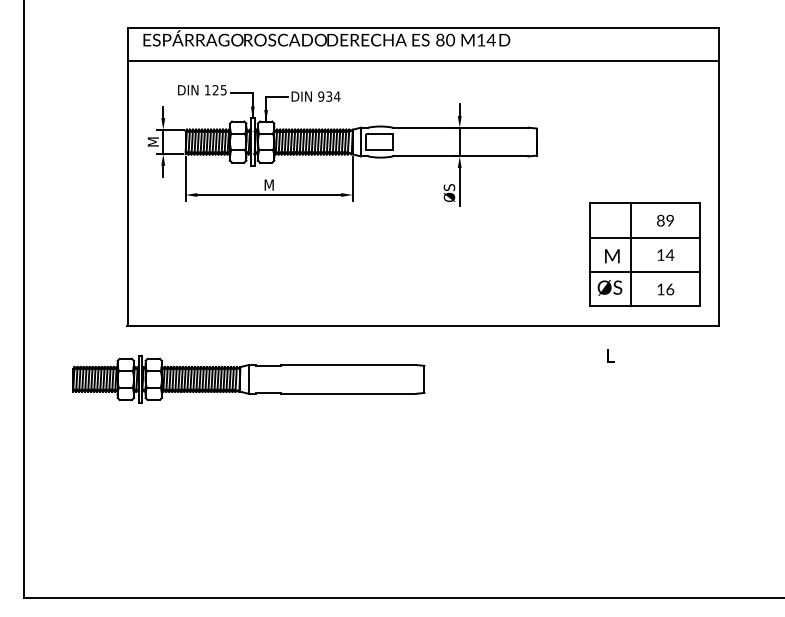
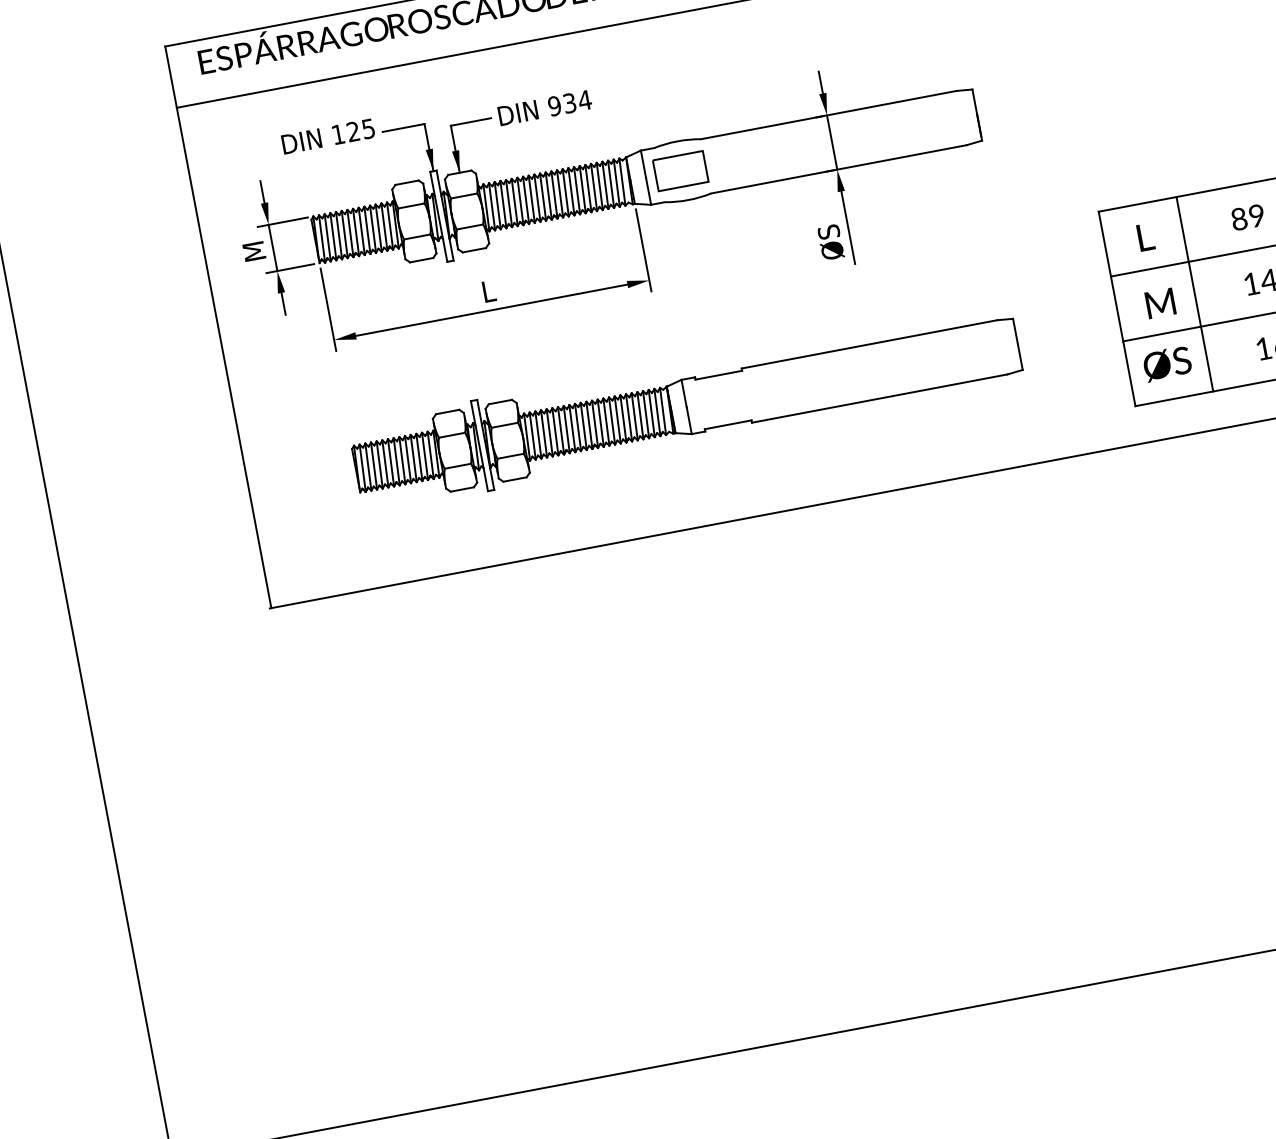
text: (268, 184) -> (486, 290), M -> L
text: (610, 355) -> (1144, 236), moved
part: (248, 379) -> (686, 407), moved

